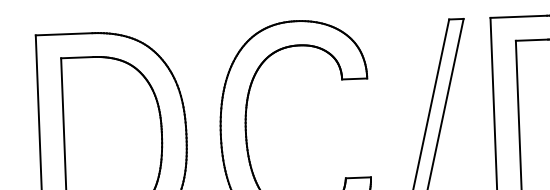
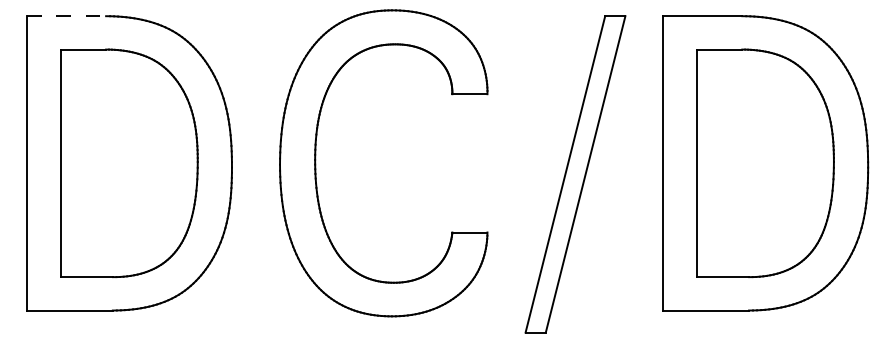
line: (64, 34) -> (66, 16), solid -> dashed

